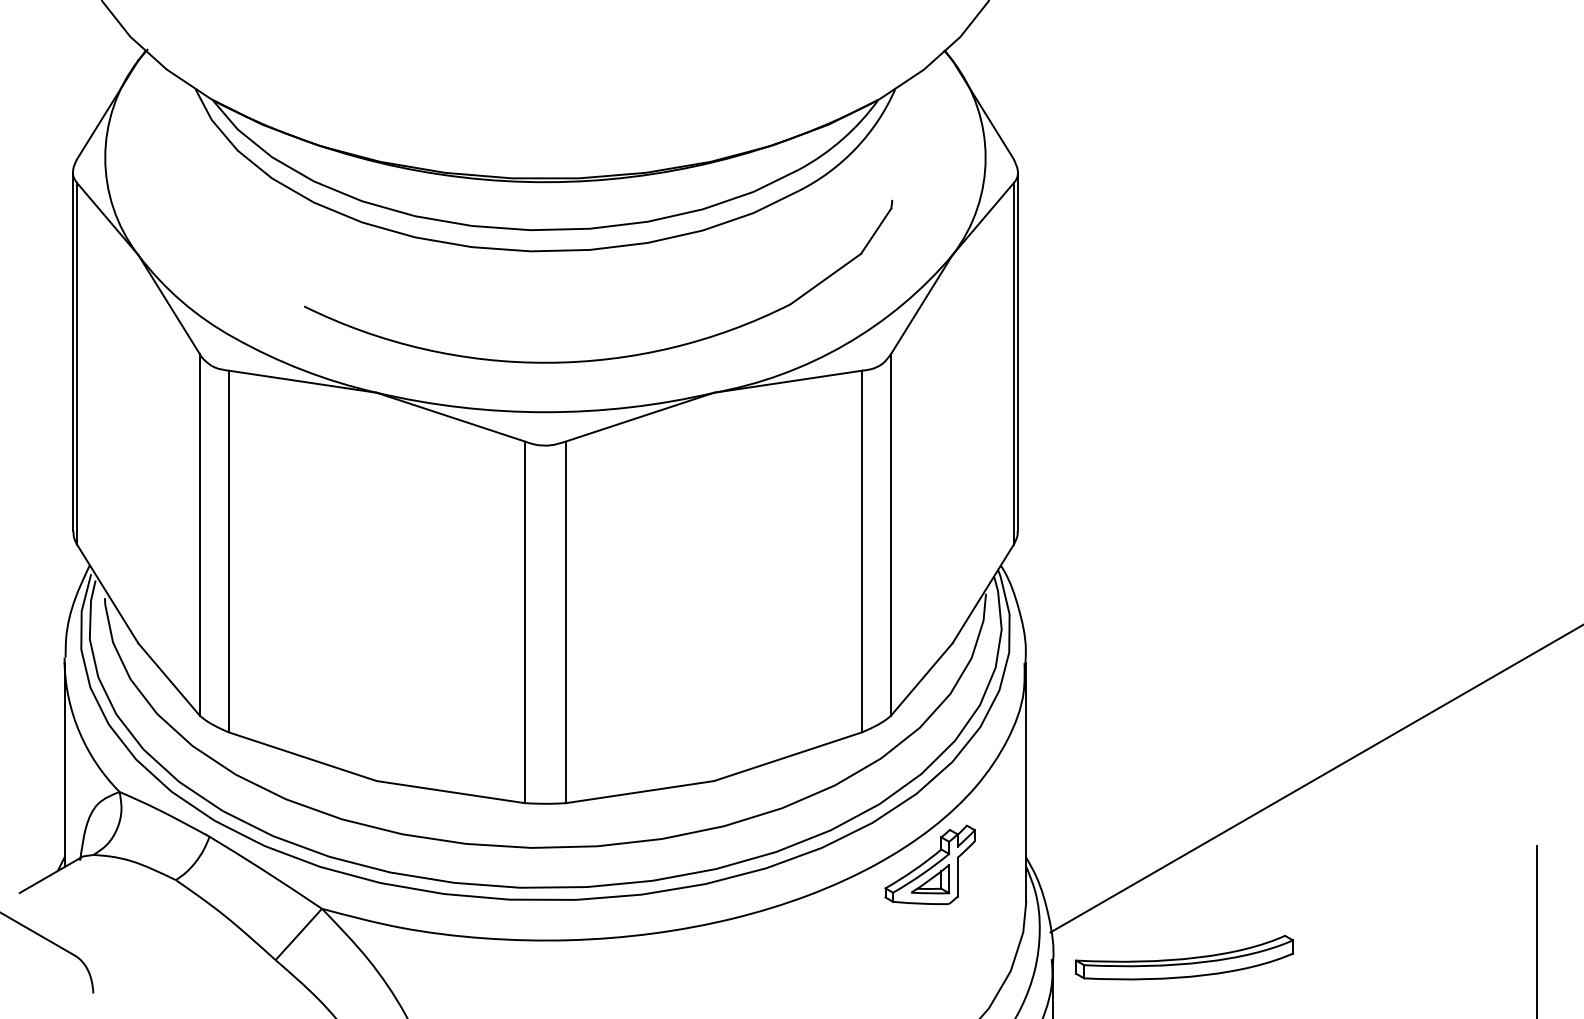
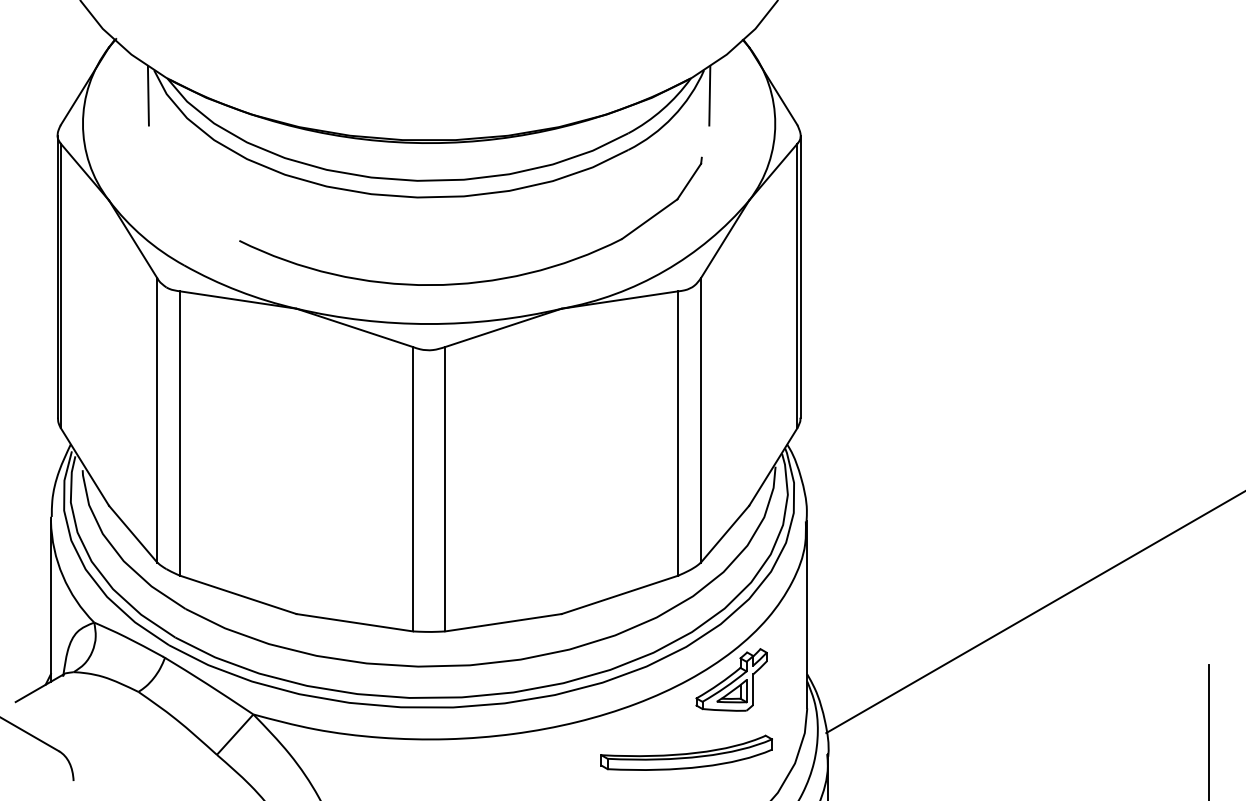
line: (187, 121) -> (147, 95), added
line: (902, 121) -> (709, 95), added
part: (1184, 957) -> (686, 752), moved

